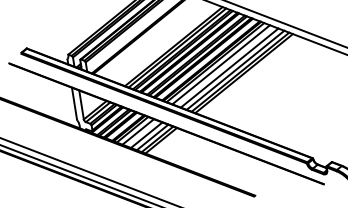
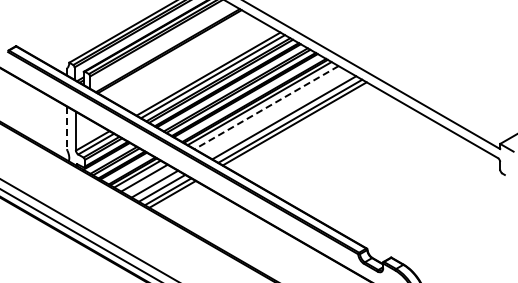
line: (221, 64) -> (266, 107), solid -> dashed
line: (229, 67) -> (277, 113), removed
line: (74, 103) -> (67, 128), solid -> dashed

